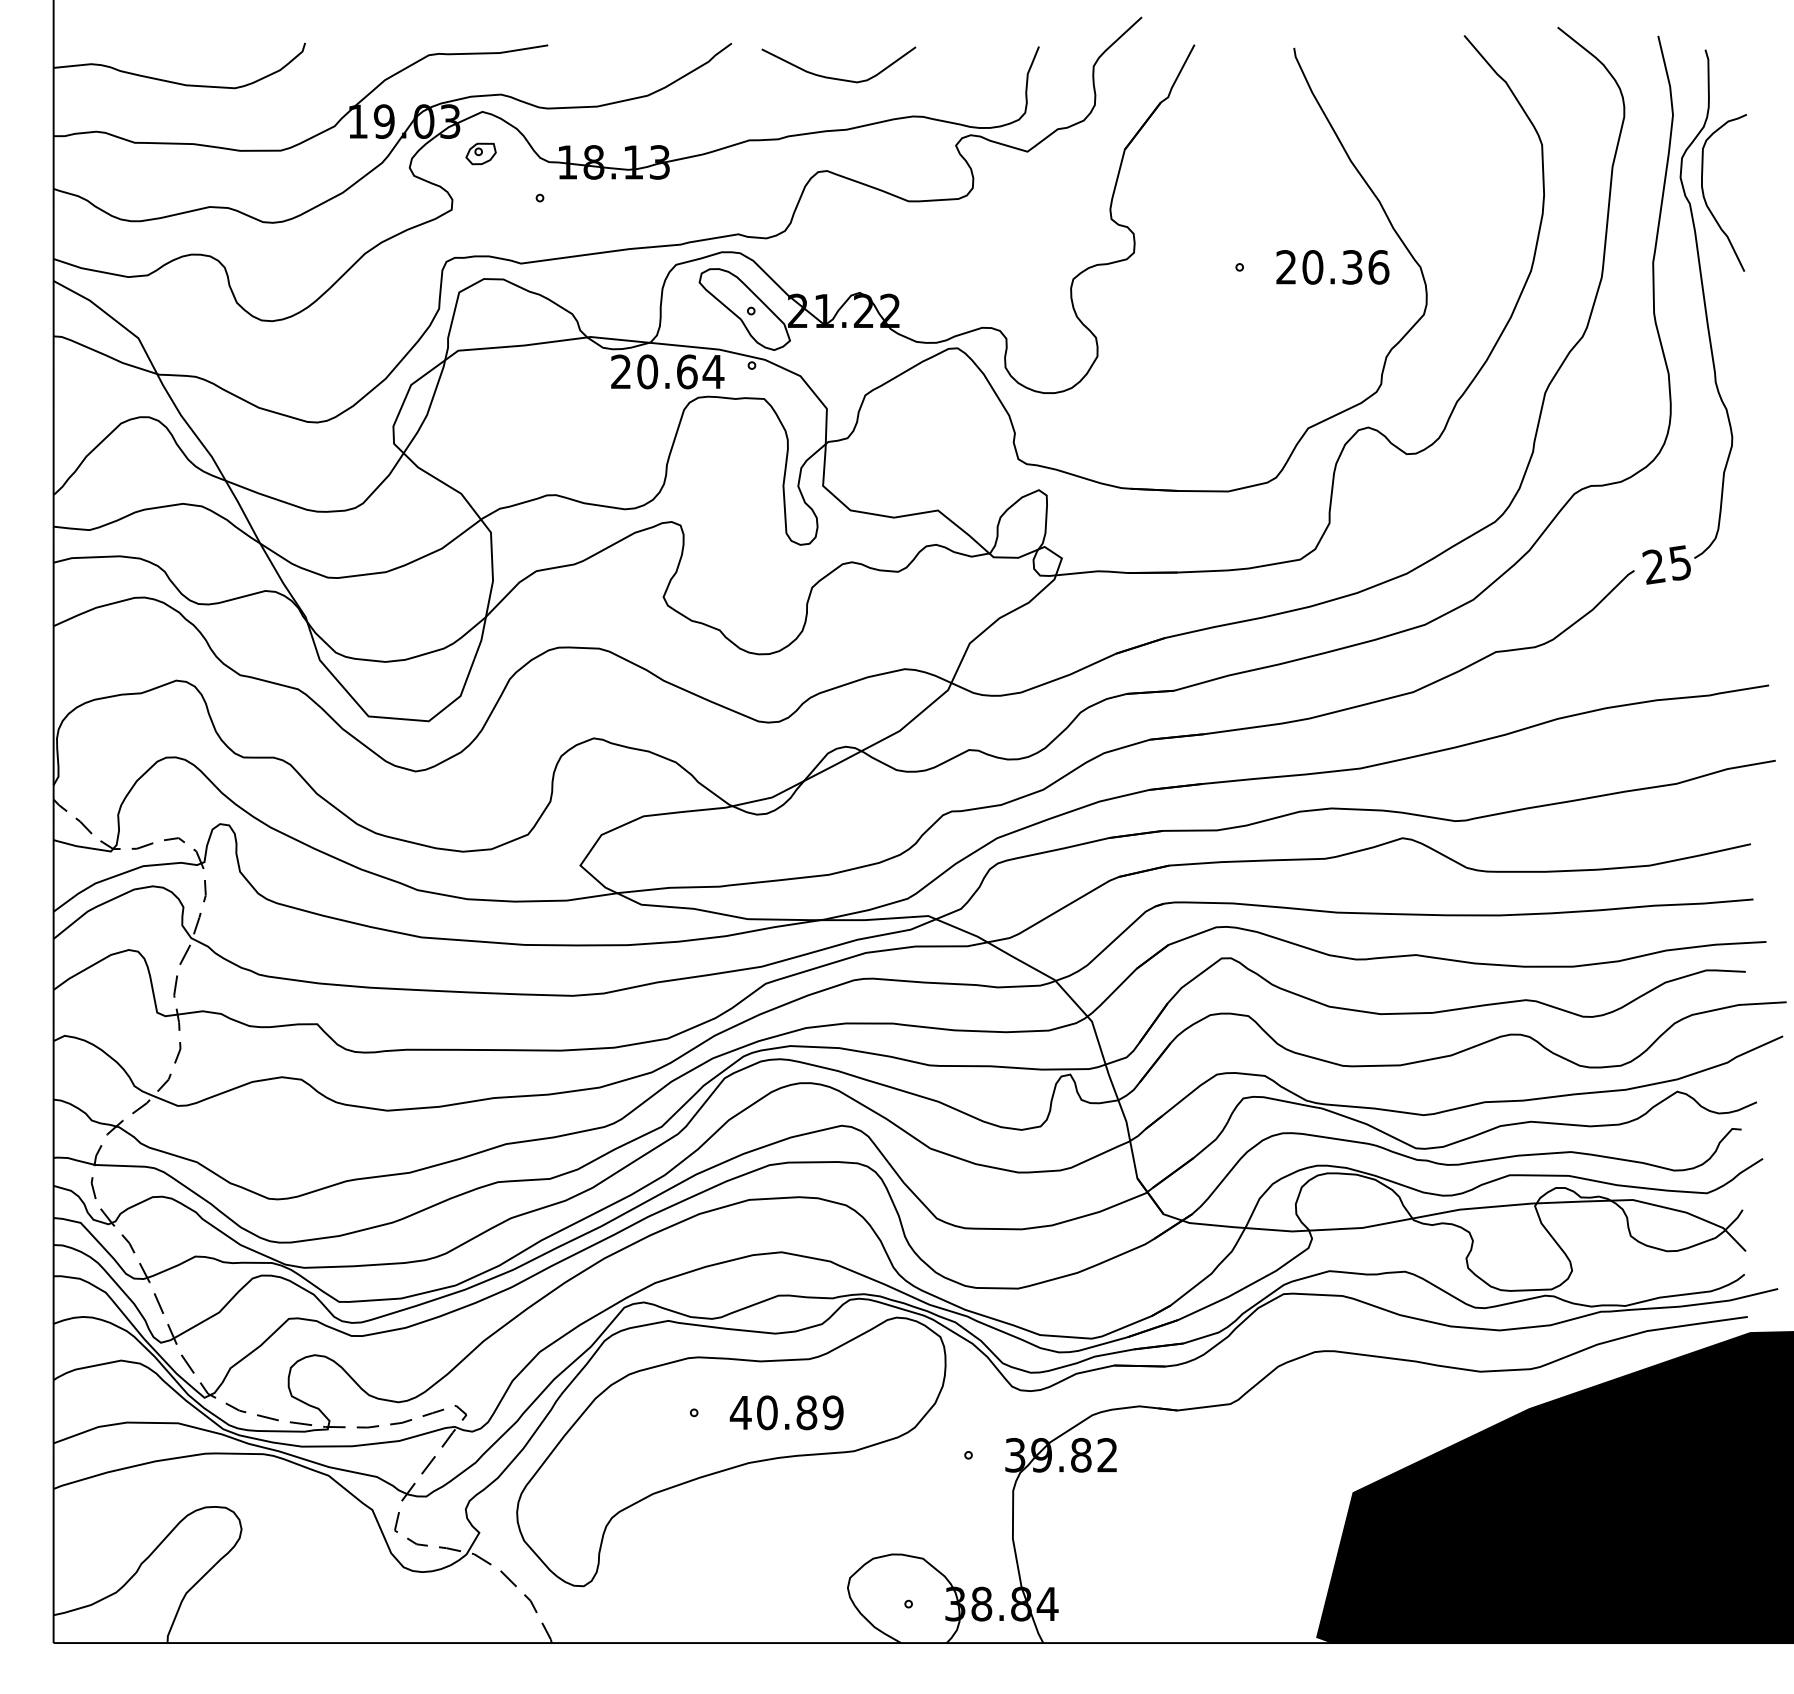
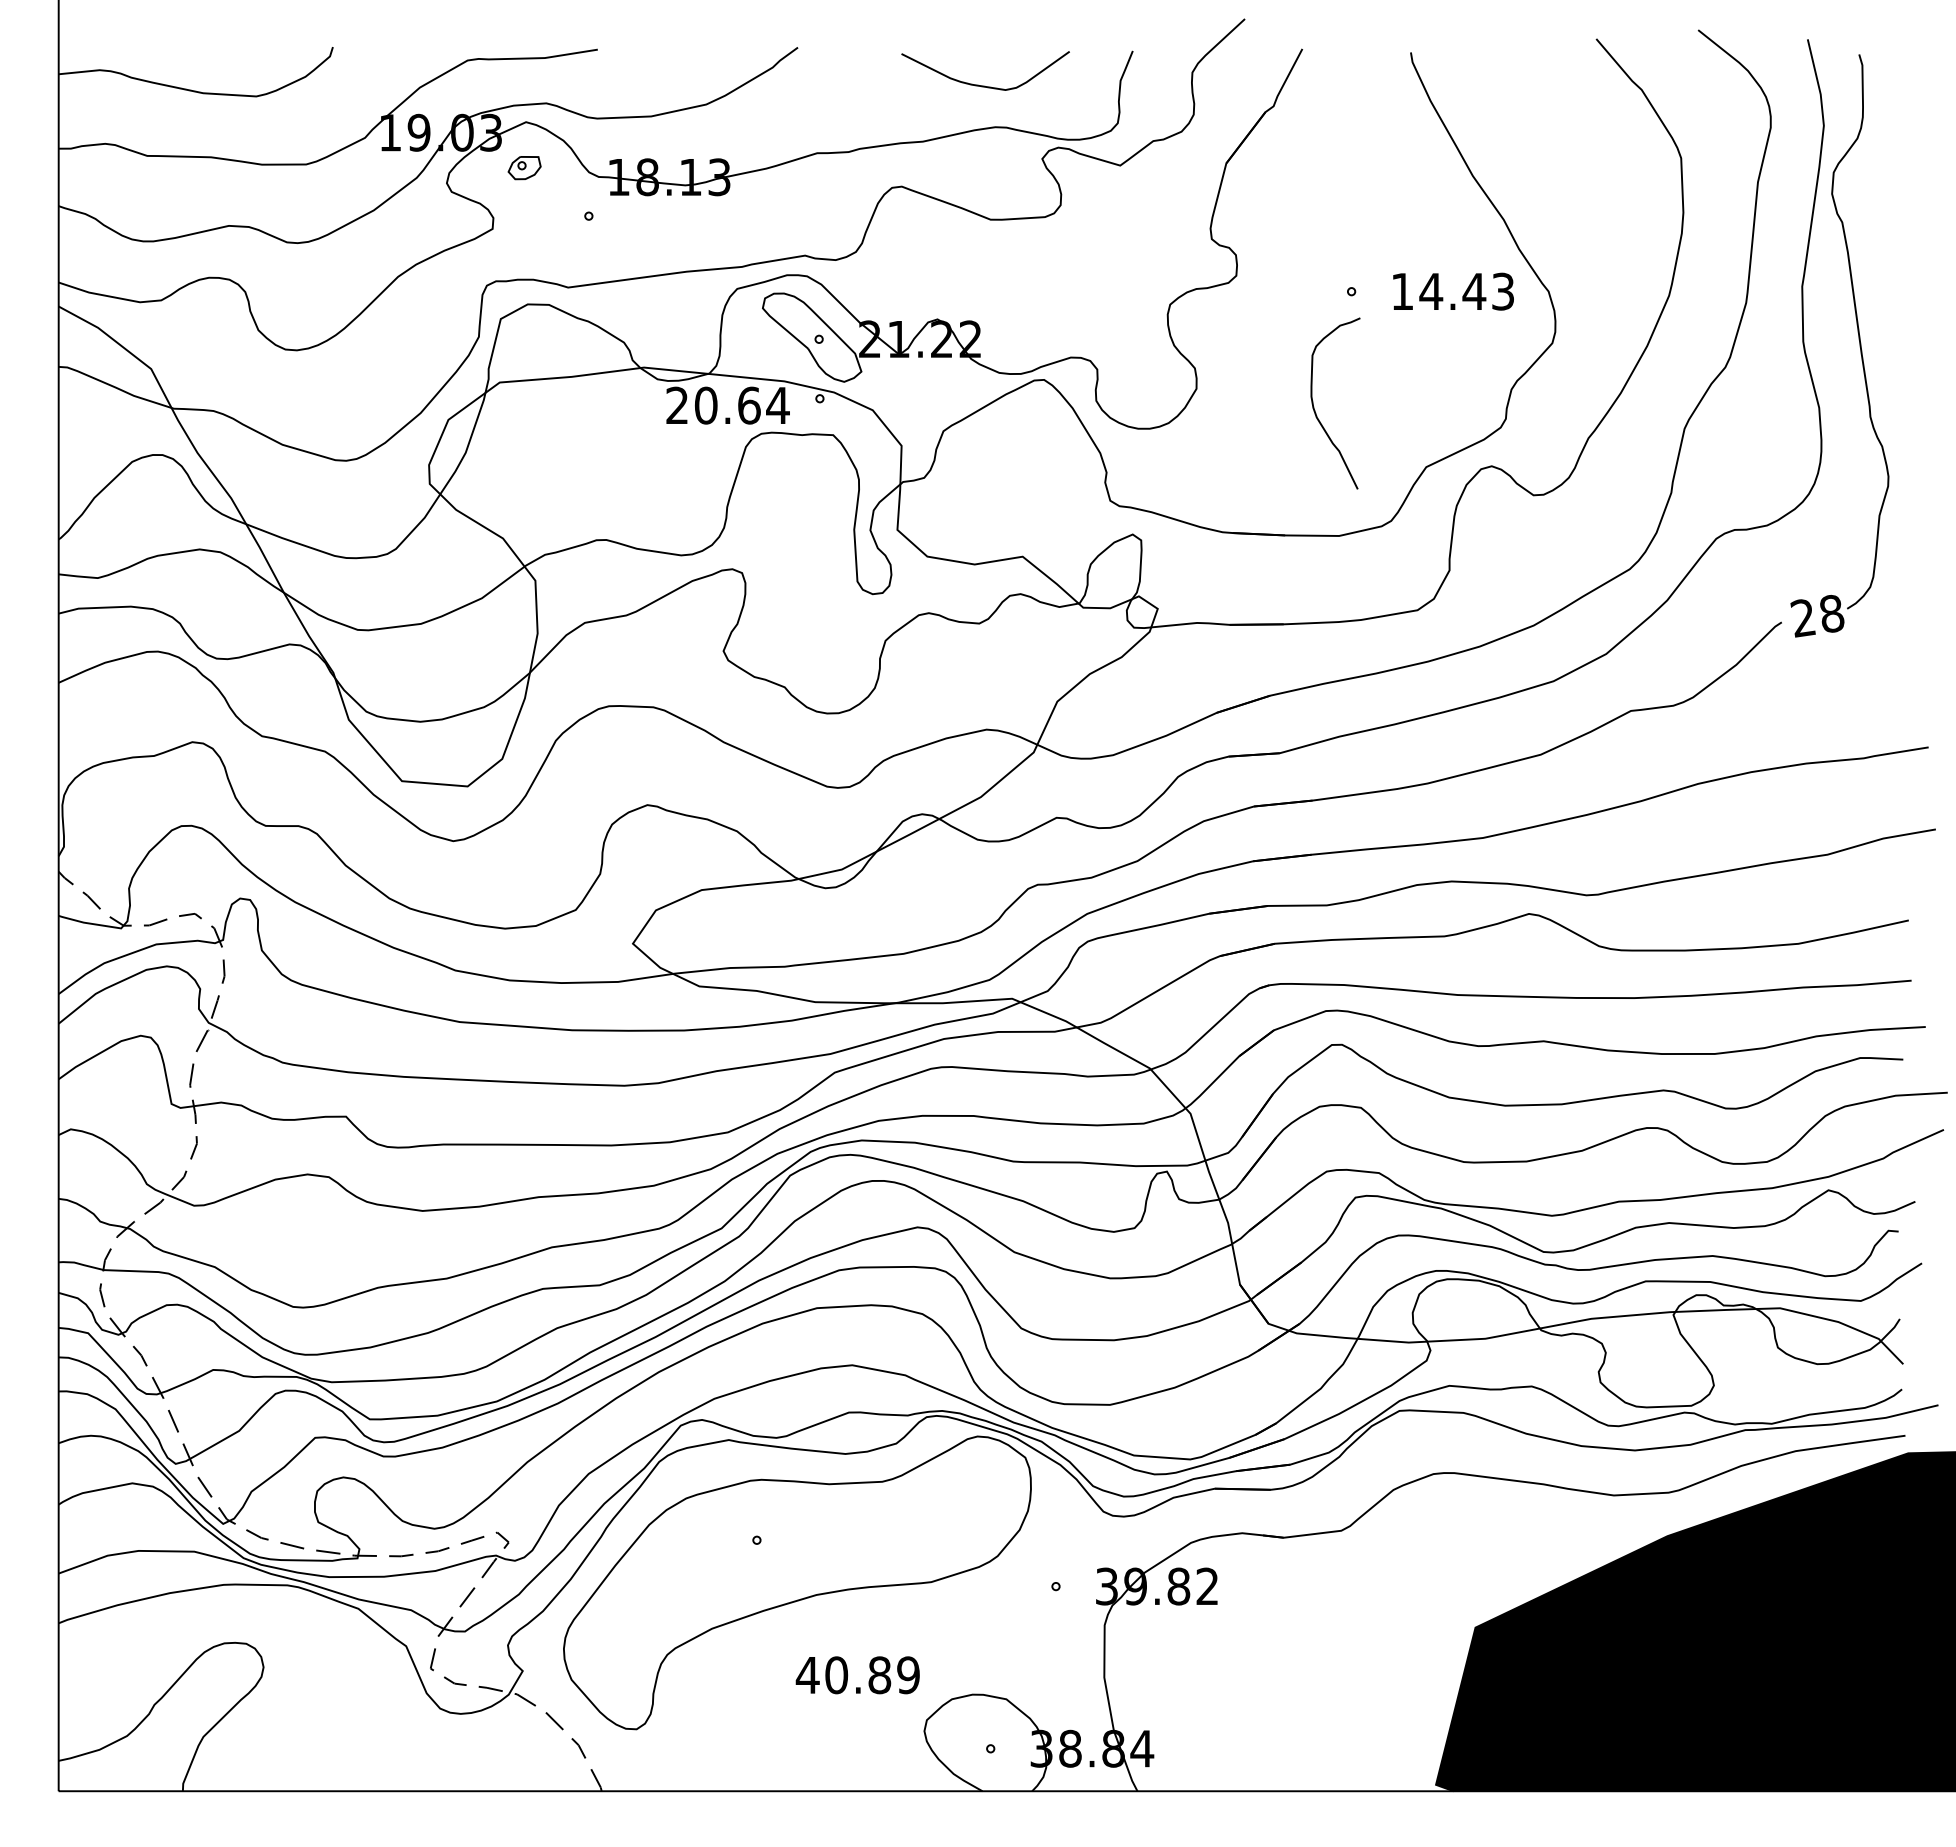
curve: (837, 78) -> (984, 85), moved
curve: (1705, 199) -> (1315, 410), moved
text: (1332, 267) -> (1452, 291), 20.36 -> 14.43
text: (1680, 562) -> (1832, 613), 25 -> 28
text: (786, 1413) -> (857, 1675), moved

